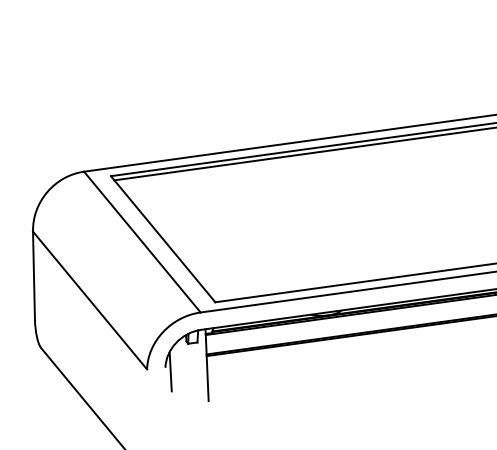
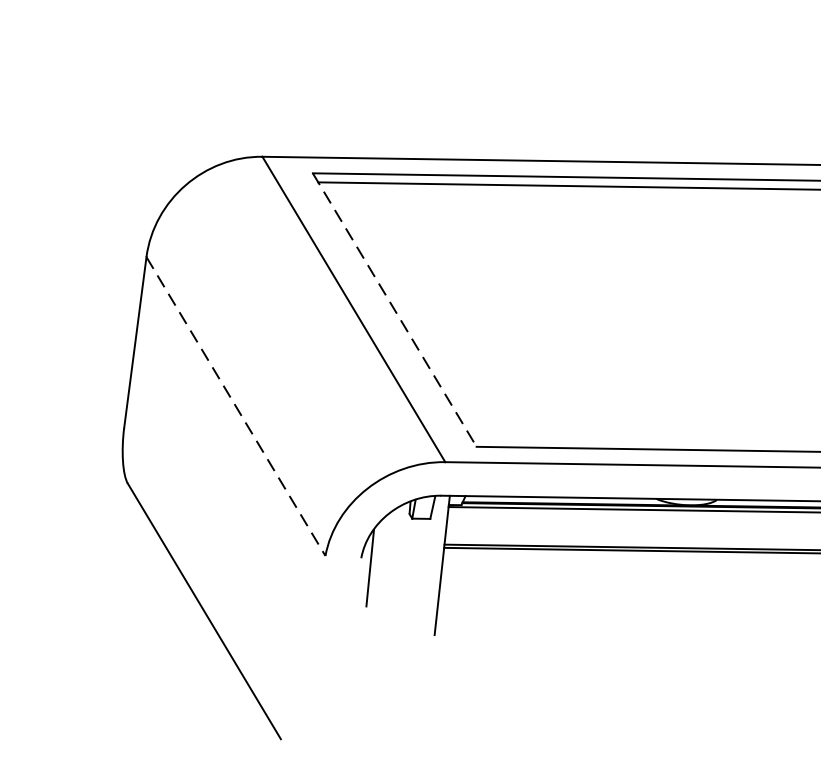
line: (163, 239) -> (395, 310), solid -> dashed
line: (90, 300) -> (236, 406), solid -> dashed

